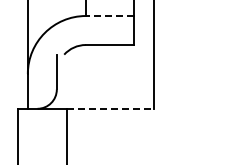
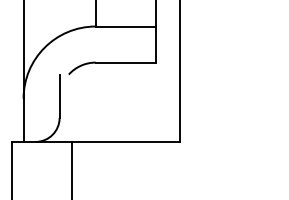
line: (109, 16) -> (125, 27), dashed -> solid
line: (110, 108) -> (126, 141), dashed -> solid

